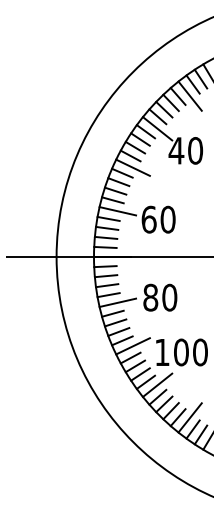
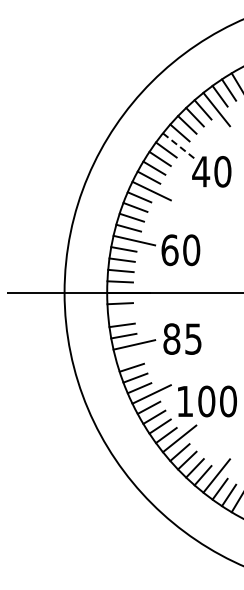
line: (158, 128) -> (180, 146), solid -> dashed
line: (105, 276) -> (120, 314), removed
text: (169, 297) -> (193, 338), 80 -> 85
line: (112, 312) -> (128, 356), removed

